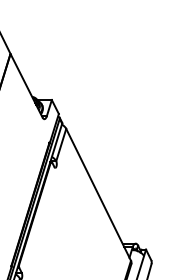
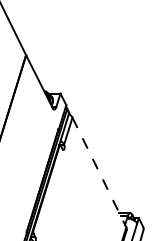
line: (98, 194) -> (99, 172), solid -> dashed

